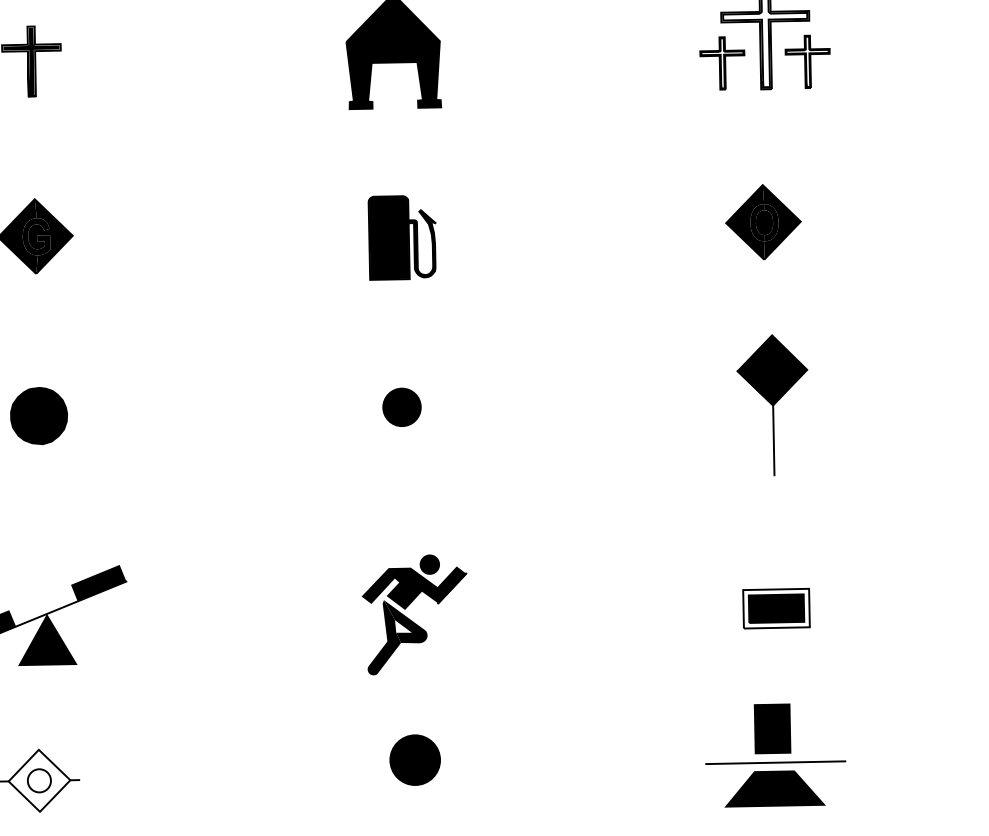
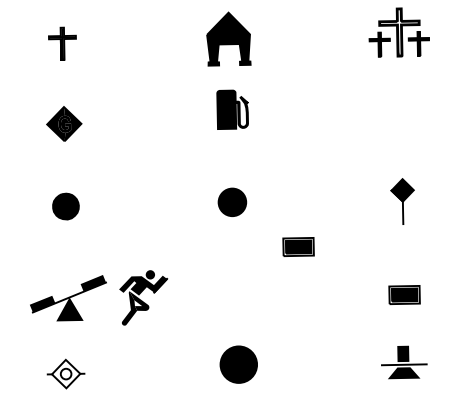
part: (763, 222) -> (398, 117), removed
part: (401, 237) -> (232, 109), moved
part: (771, 404) -> (402, 201), size x0.7
part: (401, 407) -> (232, 202), size x1.6
part: (545, 502) -> (298, 246), added
part: (414, 614) -> (143, 297), moved
part: (776, 755) -> (404, 362), size x0.7
part: (414, 759) -> (238, 364), size x1.6

